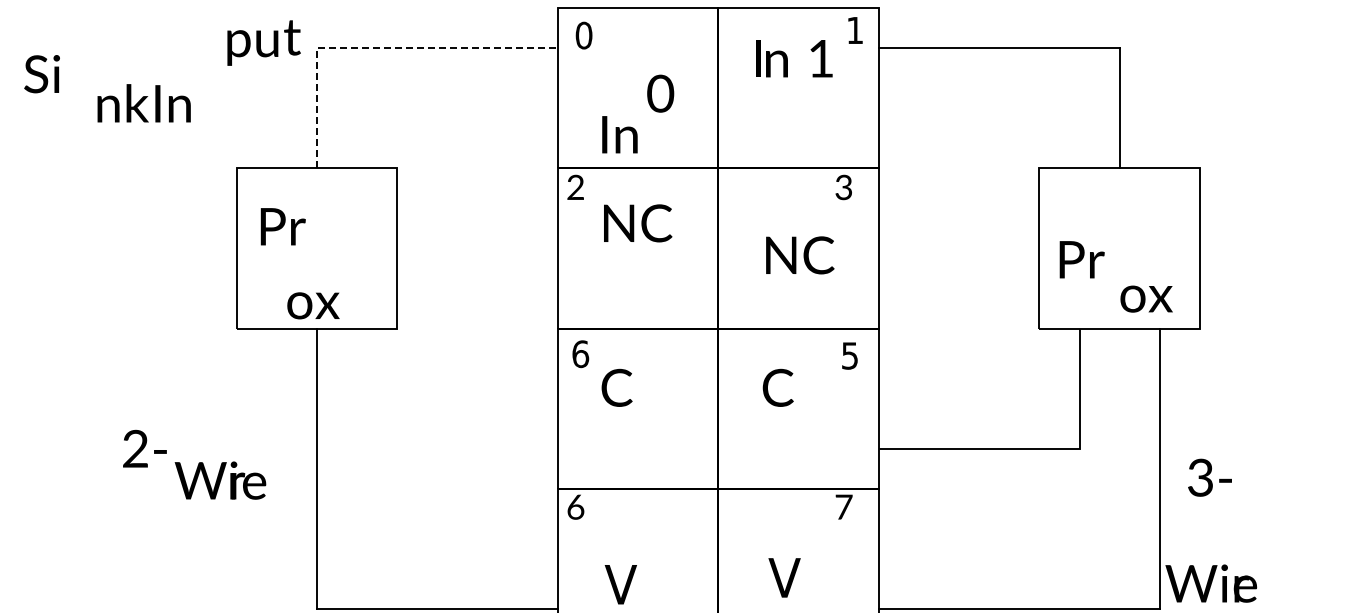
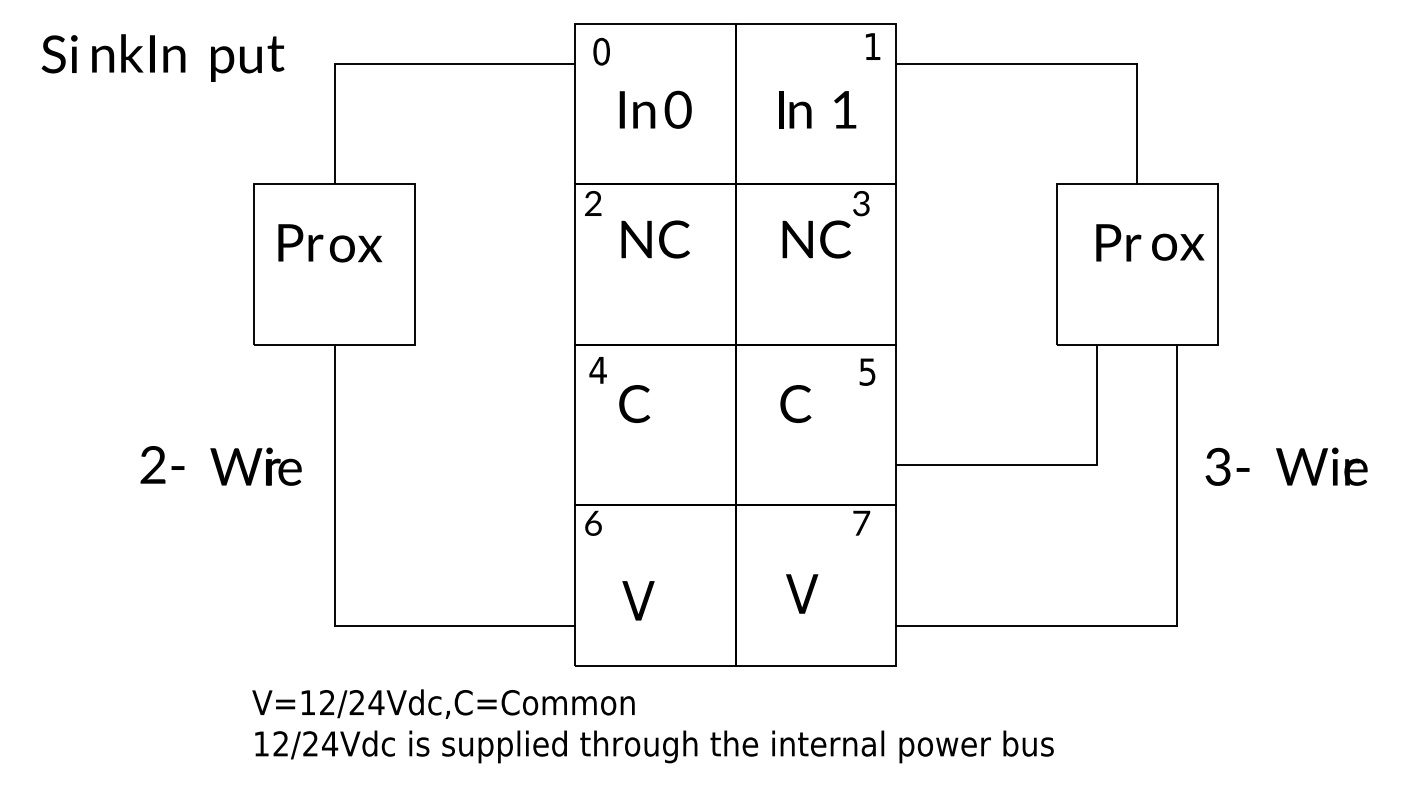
text: (263, 42) -> (247, 58), moved
line: (376, 47) -> (394, 63), dashed -> solid
text: (793, 58) -> (817, 109), moved
text: (41, 74) -> (59, 54), moved
text: (143, 103) -> (138, 53), moved
text: (619, 134) -> (637, 109), moved
text: (799, 255) -> (816, 239), moved
text: (1081, 259) -> (1118, 242), moved
text: (1146, 298) -> (1178, 246), moved
text: (312, 305) -> (355, 248), moved
text: (579, 354) -> (597, 370), 6 -> 4
text: (1209, 477) -> (1227, 466), moved
text: (219, 480) -> (255, 466), moved
text: (1210, 583) -> (1321, 466), moved

